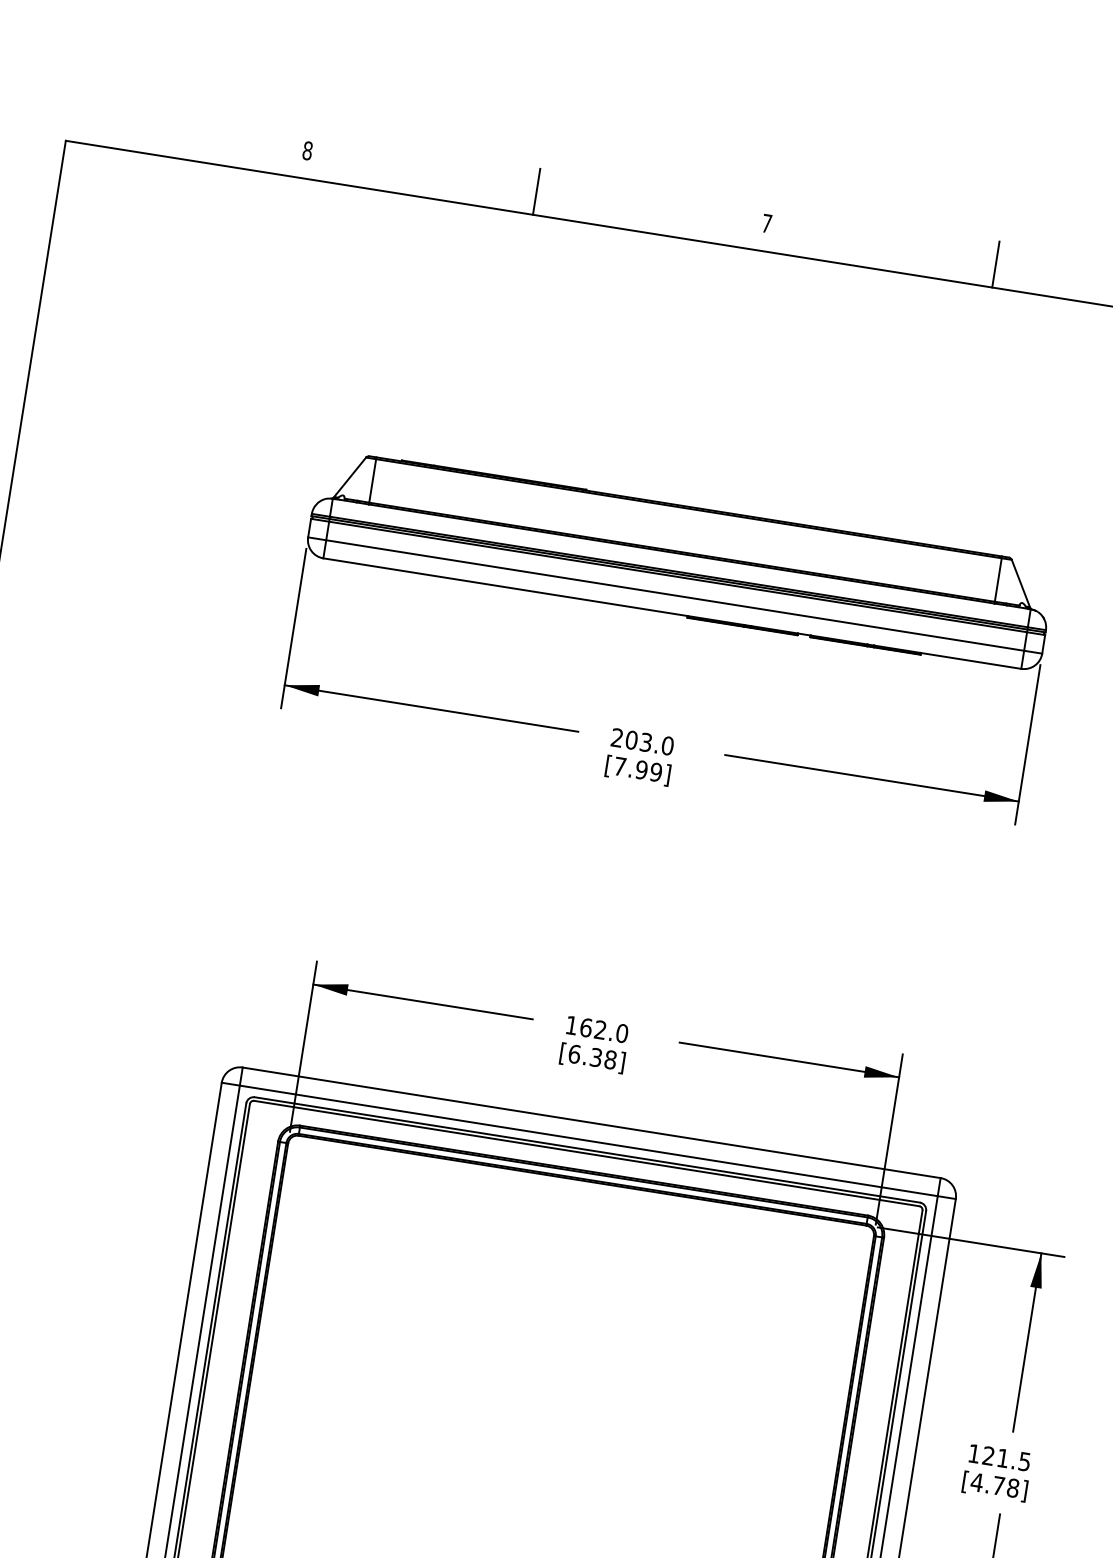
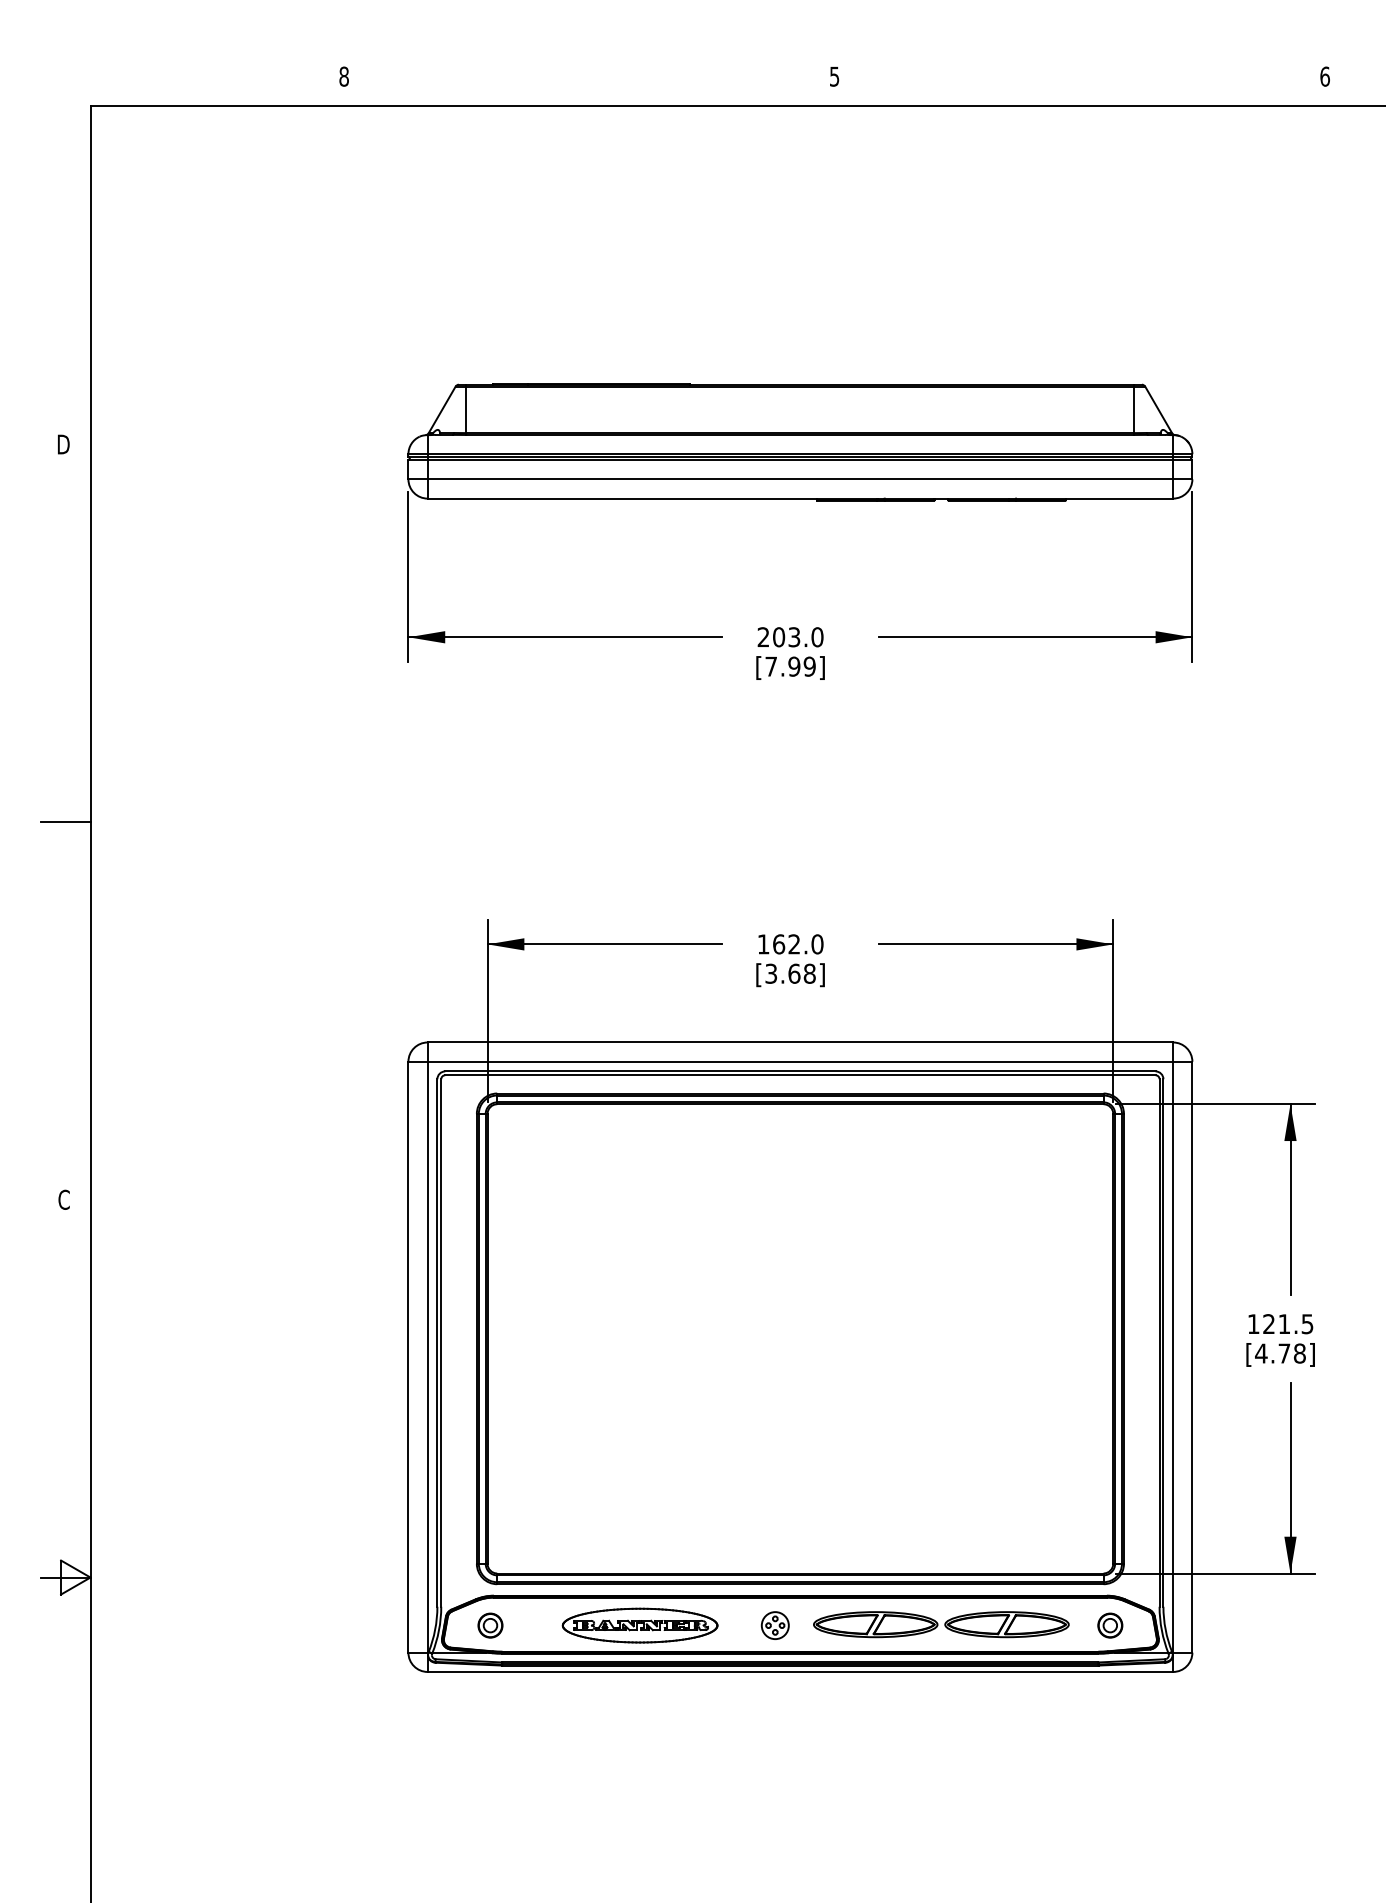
line: (536, 191) -> (589, 81), removed
text: (766, 223) -> (834, 76), 7 -> 5
line: (995, 264) -> (1079, 81), removed
text: (585, 1055) -> (782, 973), [6.38] -> [3.68]

